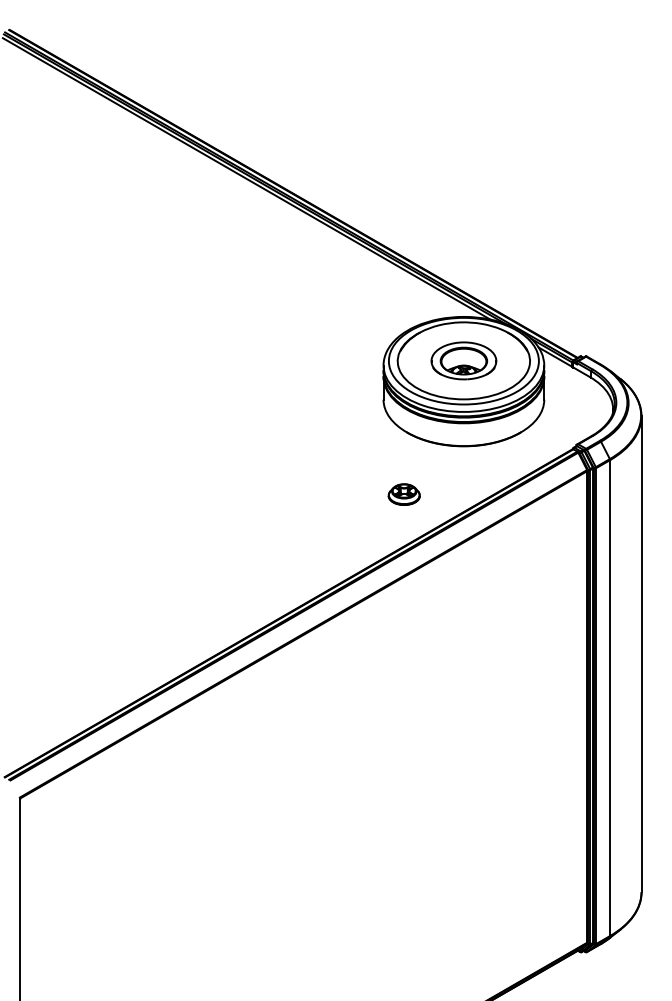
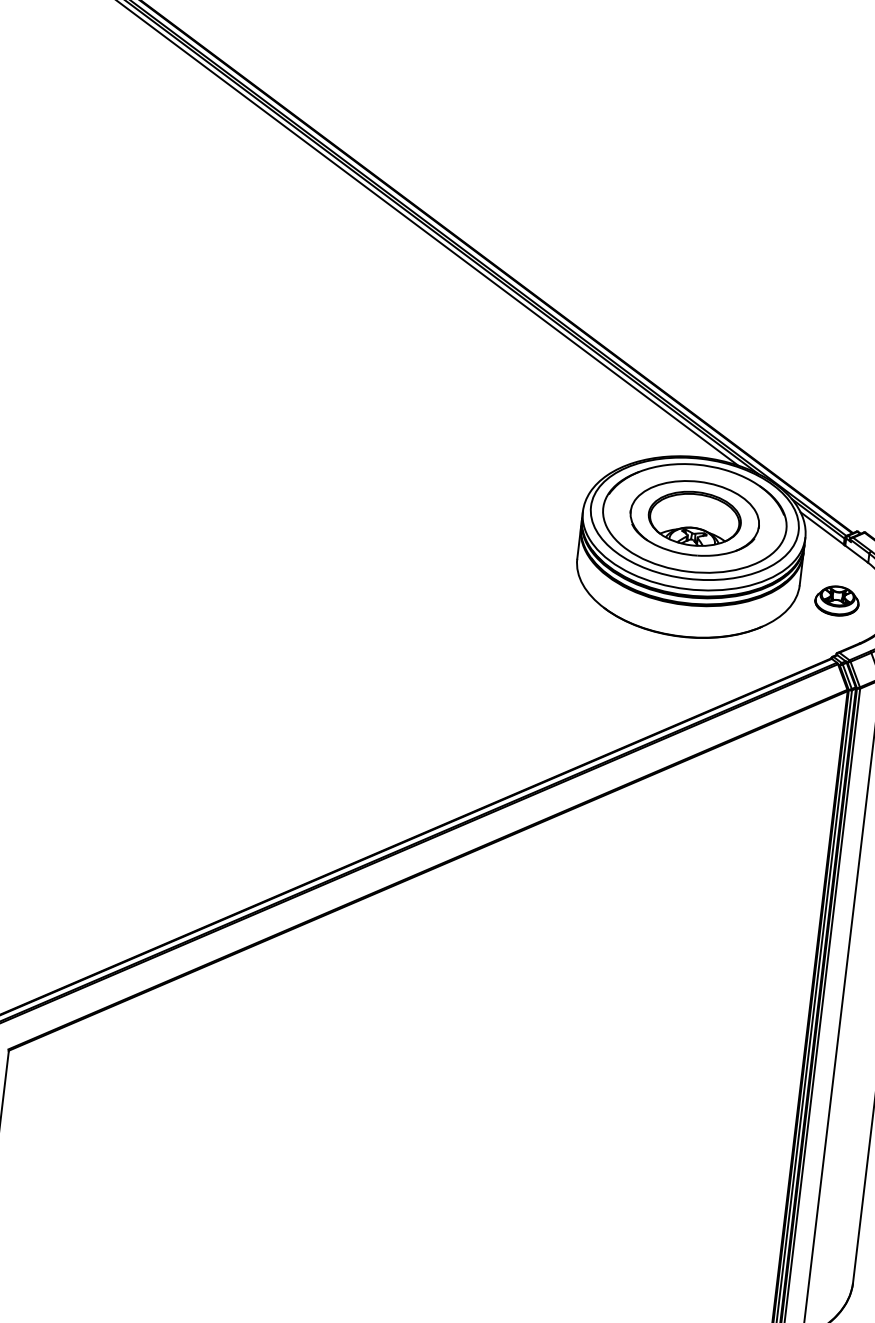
part: (463, 360) -> (694, 517), size x1.43
part: (403, 494) -> (836, 600), moved

